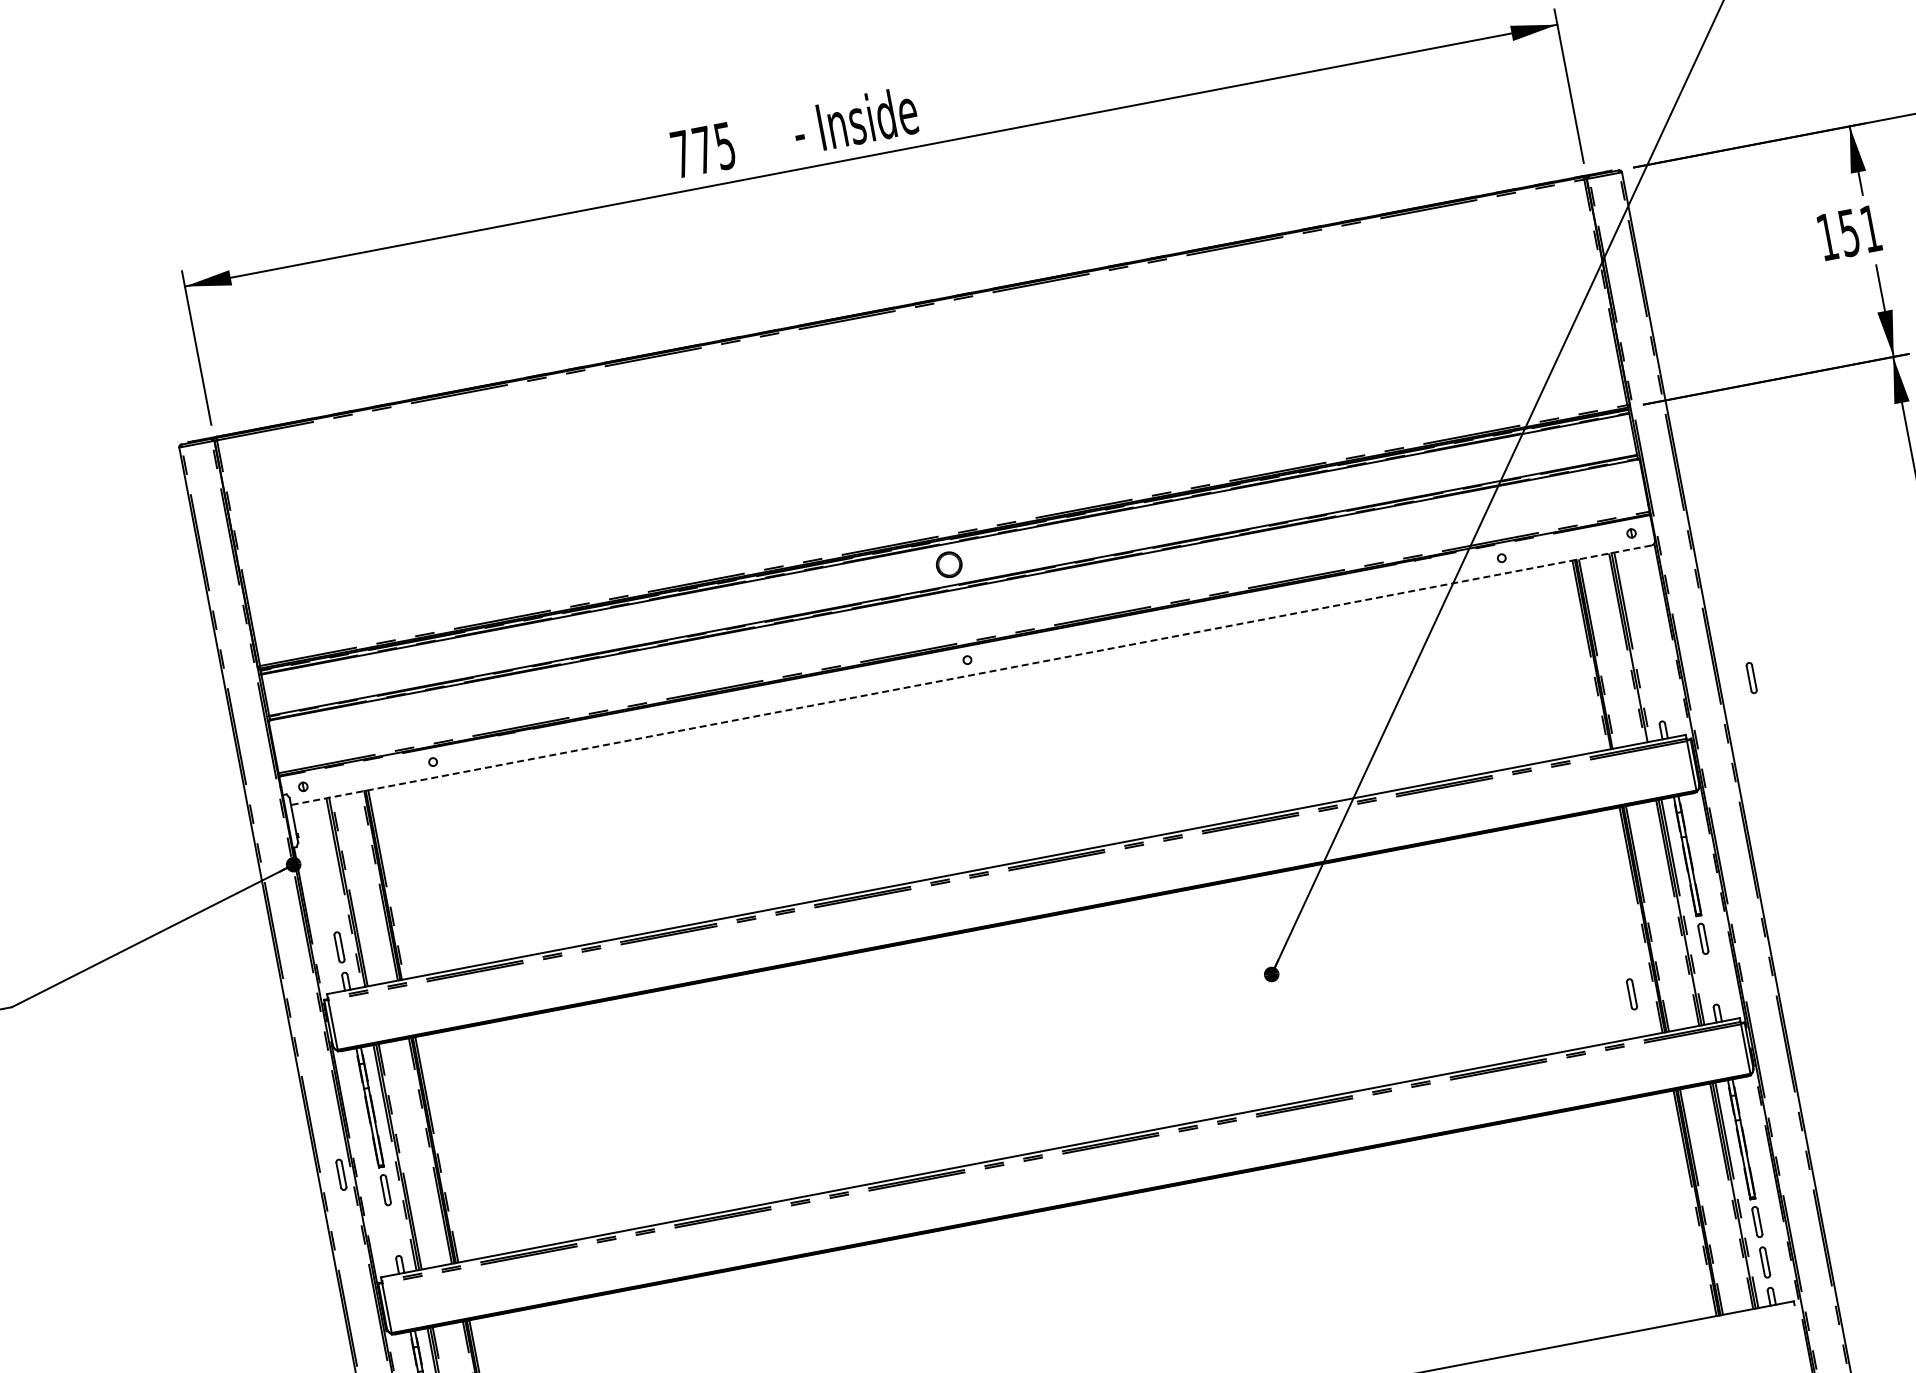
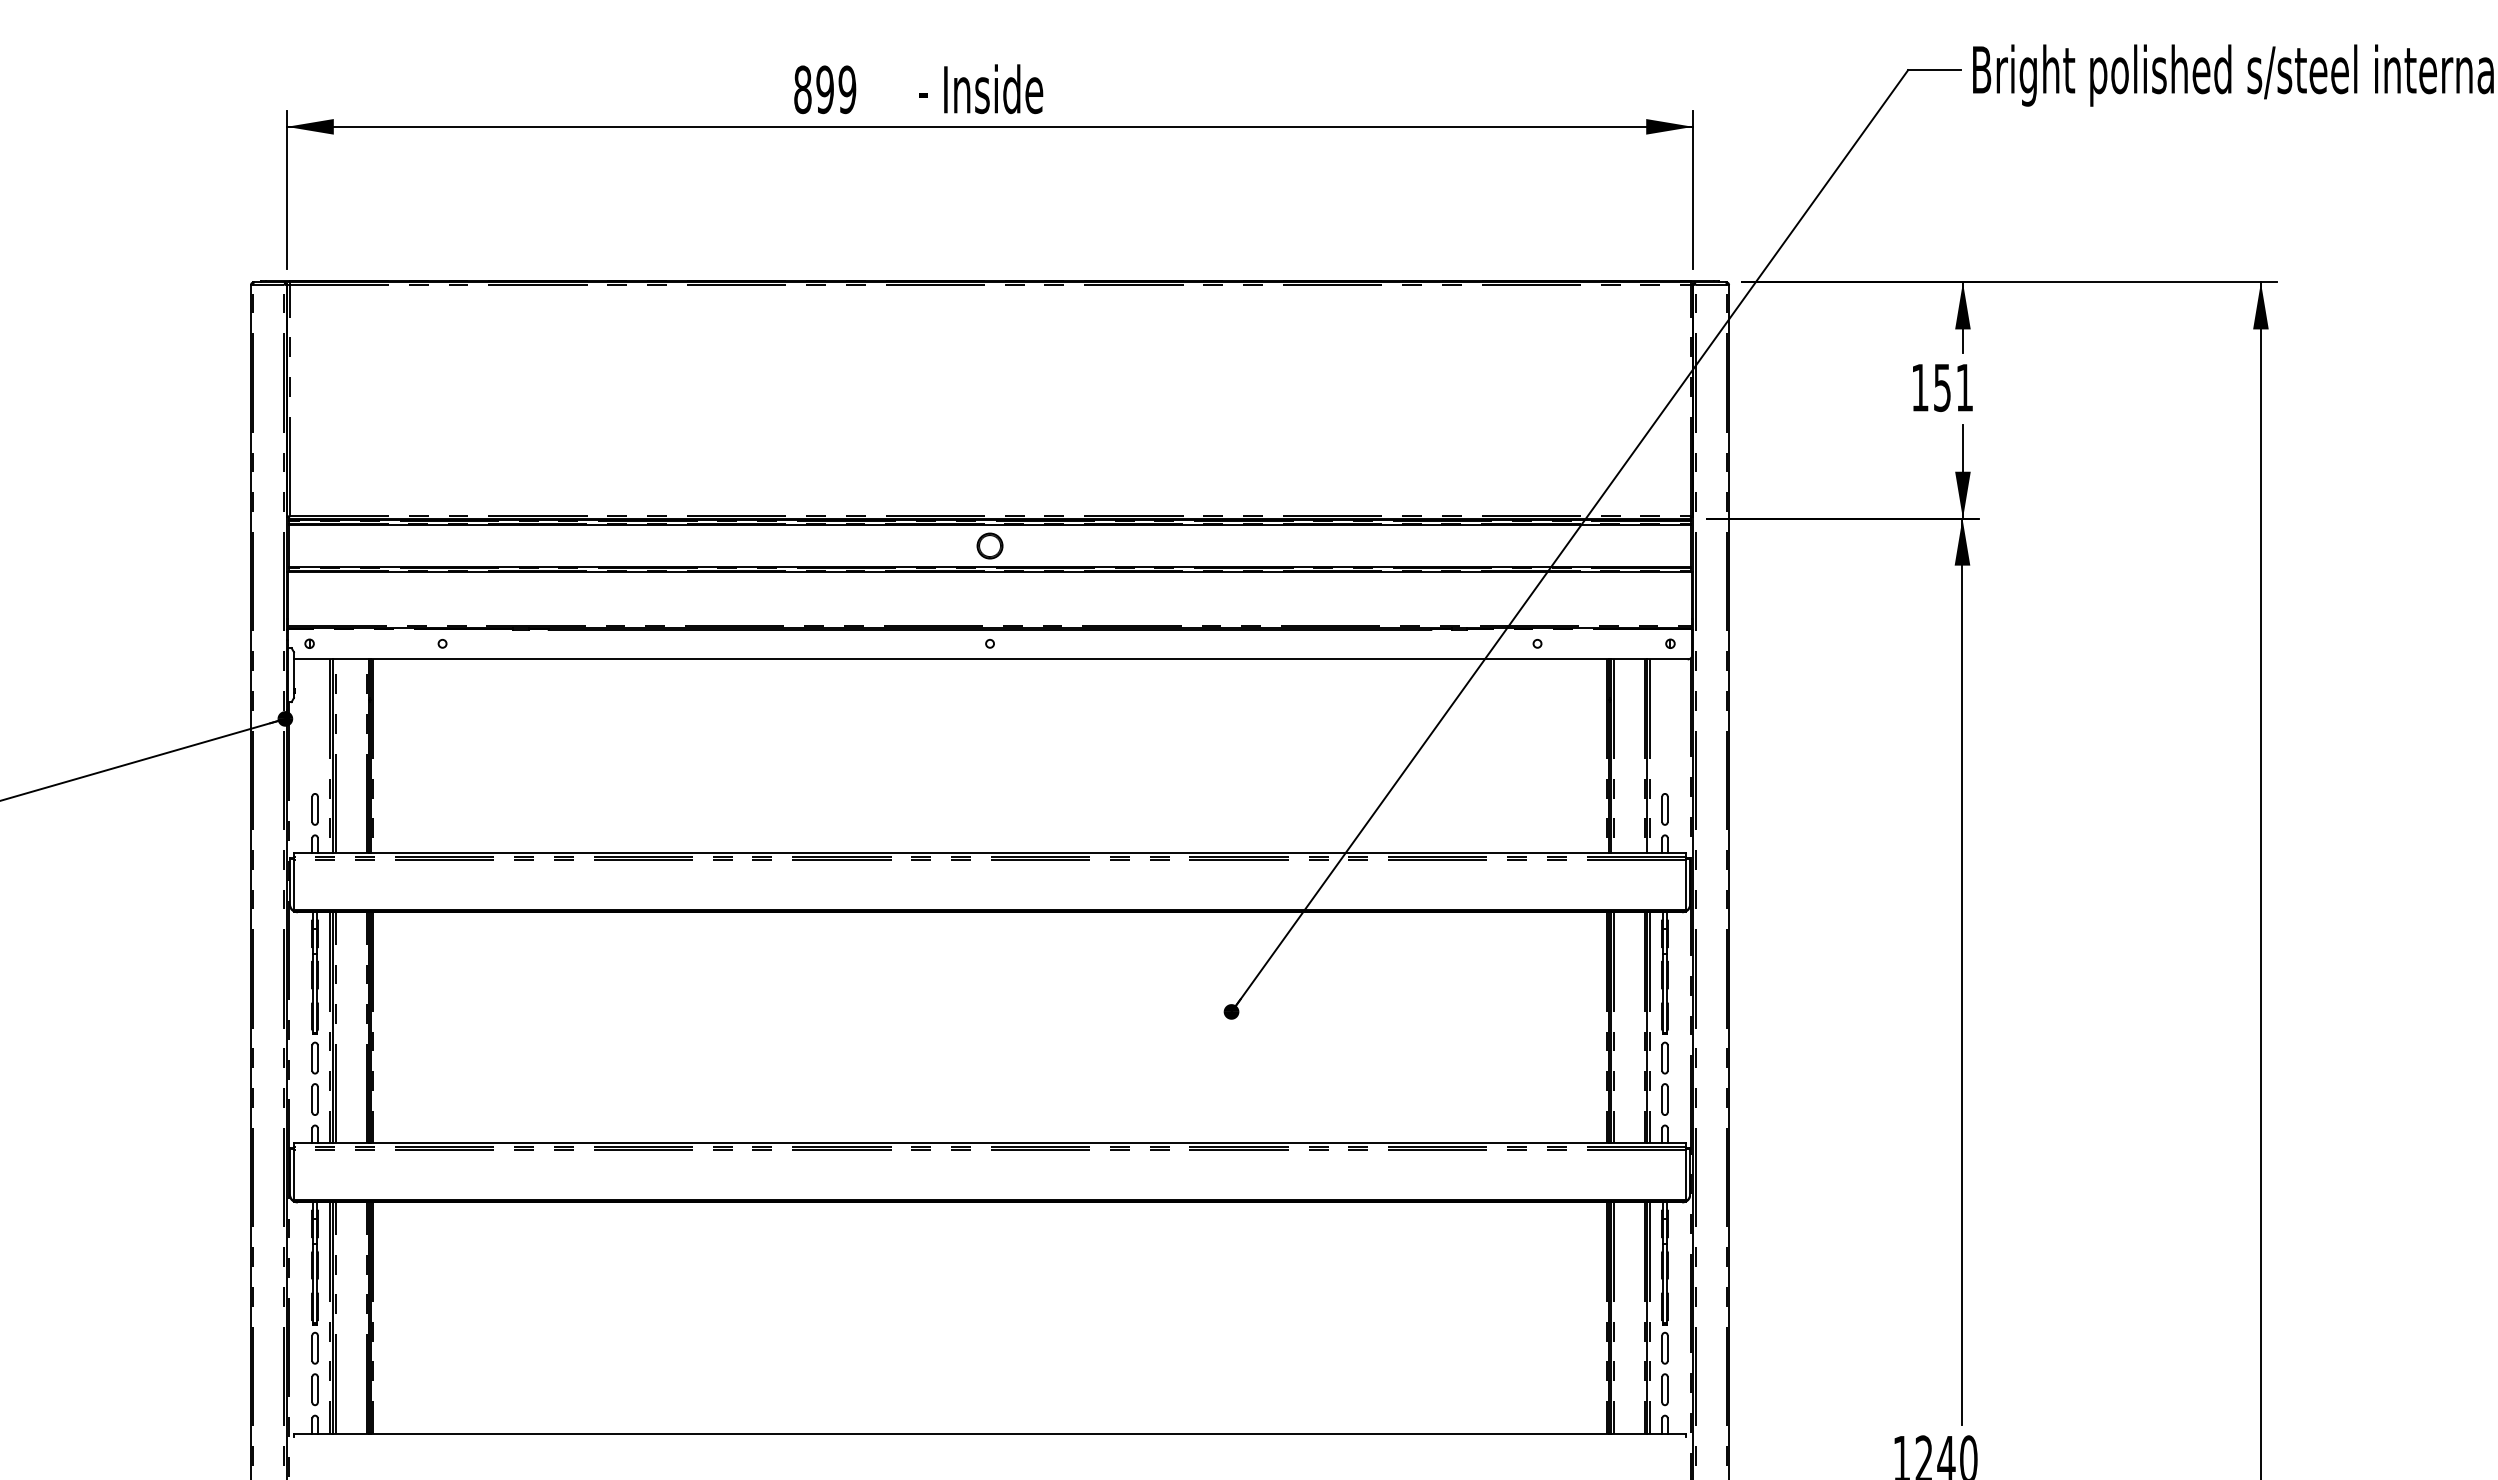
text: (703, 149) -> (825, 89), 775 -> 899
line: (970, 675) -> (990, 659), dashed -> solid
part: (1751, 678) -> (1664, 809), moved
part: (1631, 994) -> (1664, 1099), moved
part: (340, 1174) -> (314, 1099), moved

